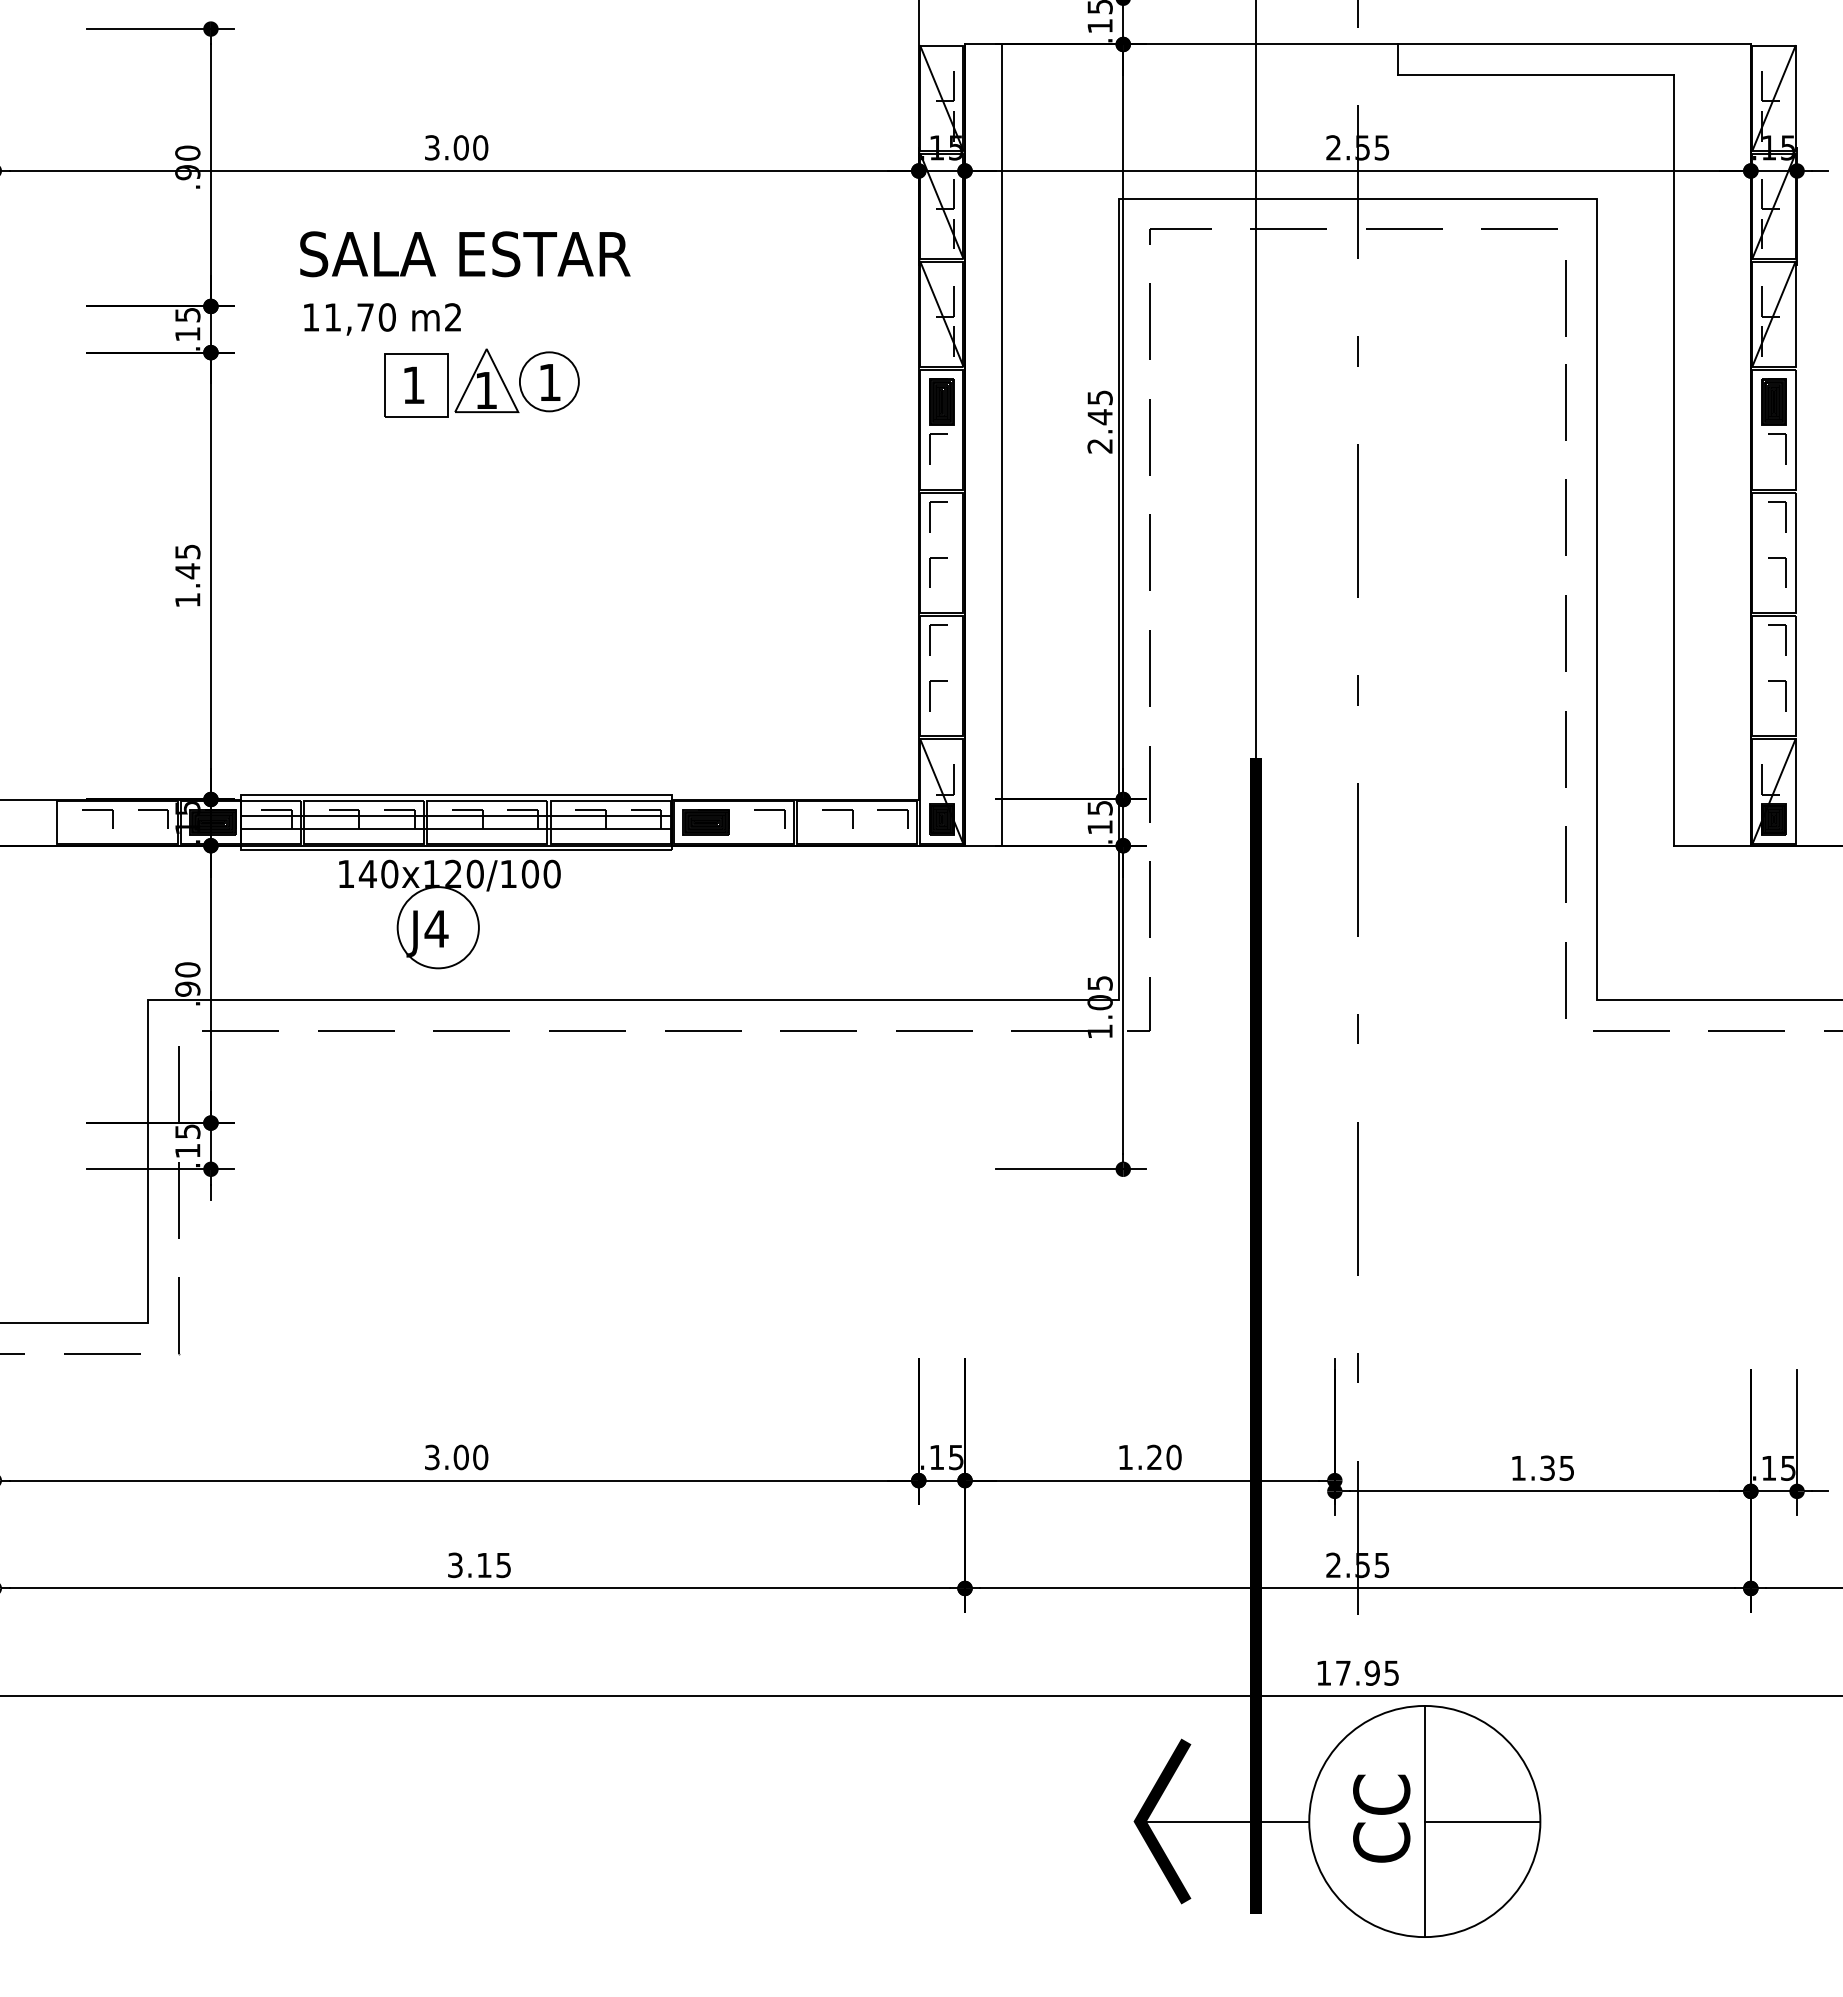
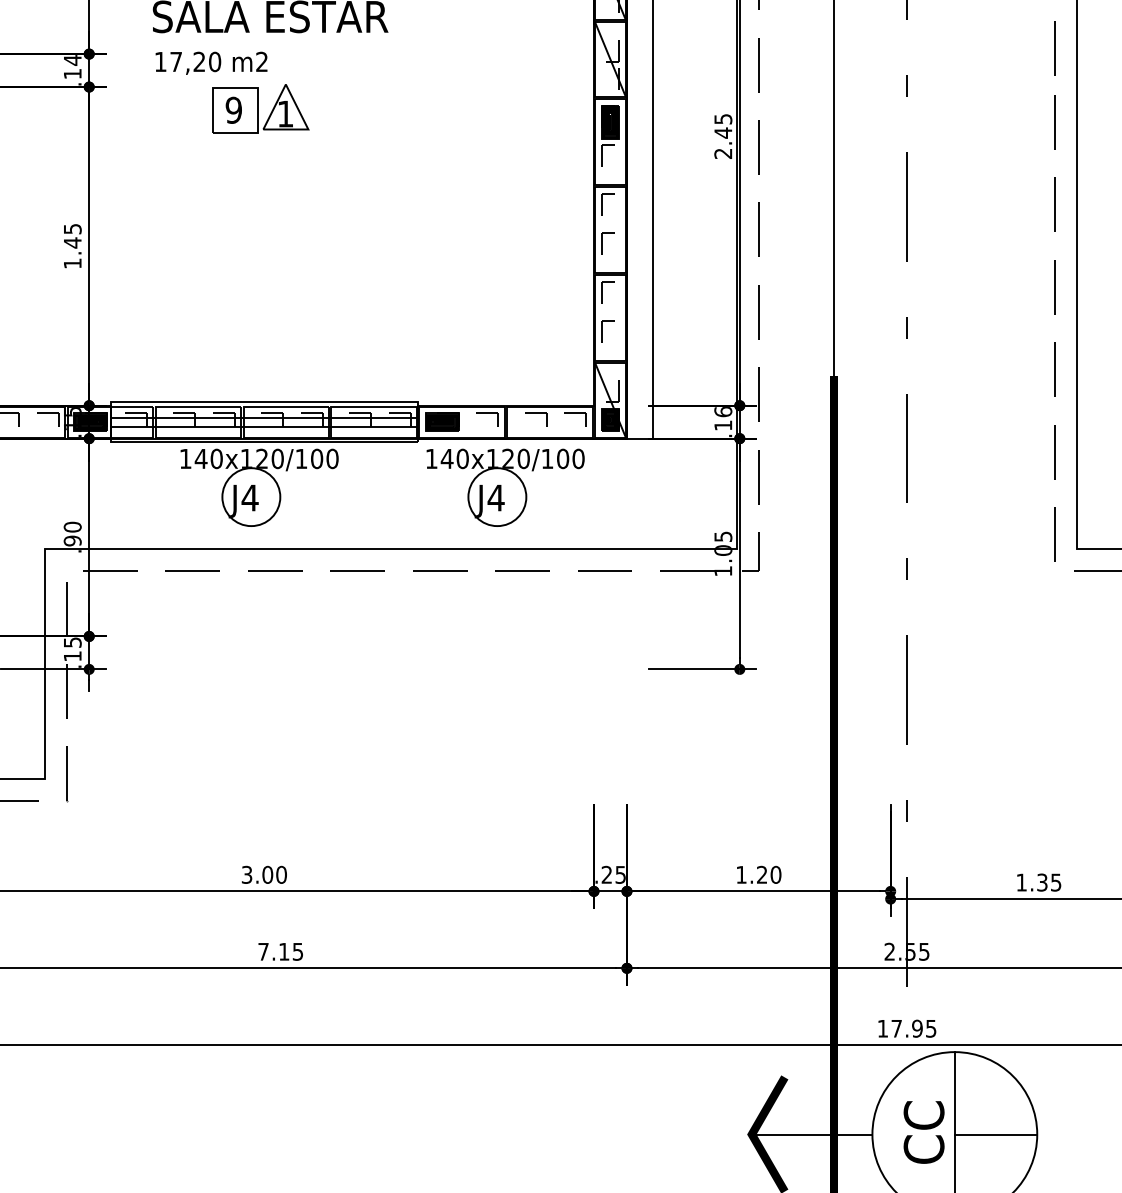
text: (187, 315) -> (72, 60), .15 -> .14
text: (349, 317) -> (188, 61), 11,70 -> 17,20
part: (549, 381) -> (330, 107), removed
text: (413, 385) -> (233, 110), 1 -> 9
text: (1099, 807) -> (722, 411), .15 -> .16
part: (794, 914) -> (505, 487), added
text: (936, 1456) -> (606, 874), .15 -> .25
text: (455, 1565) -> (263, 951), 3.15 -> 7.15

